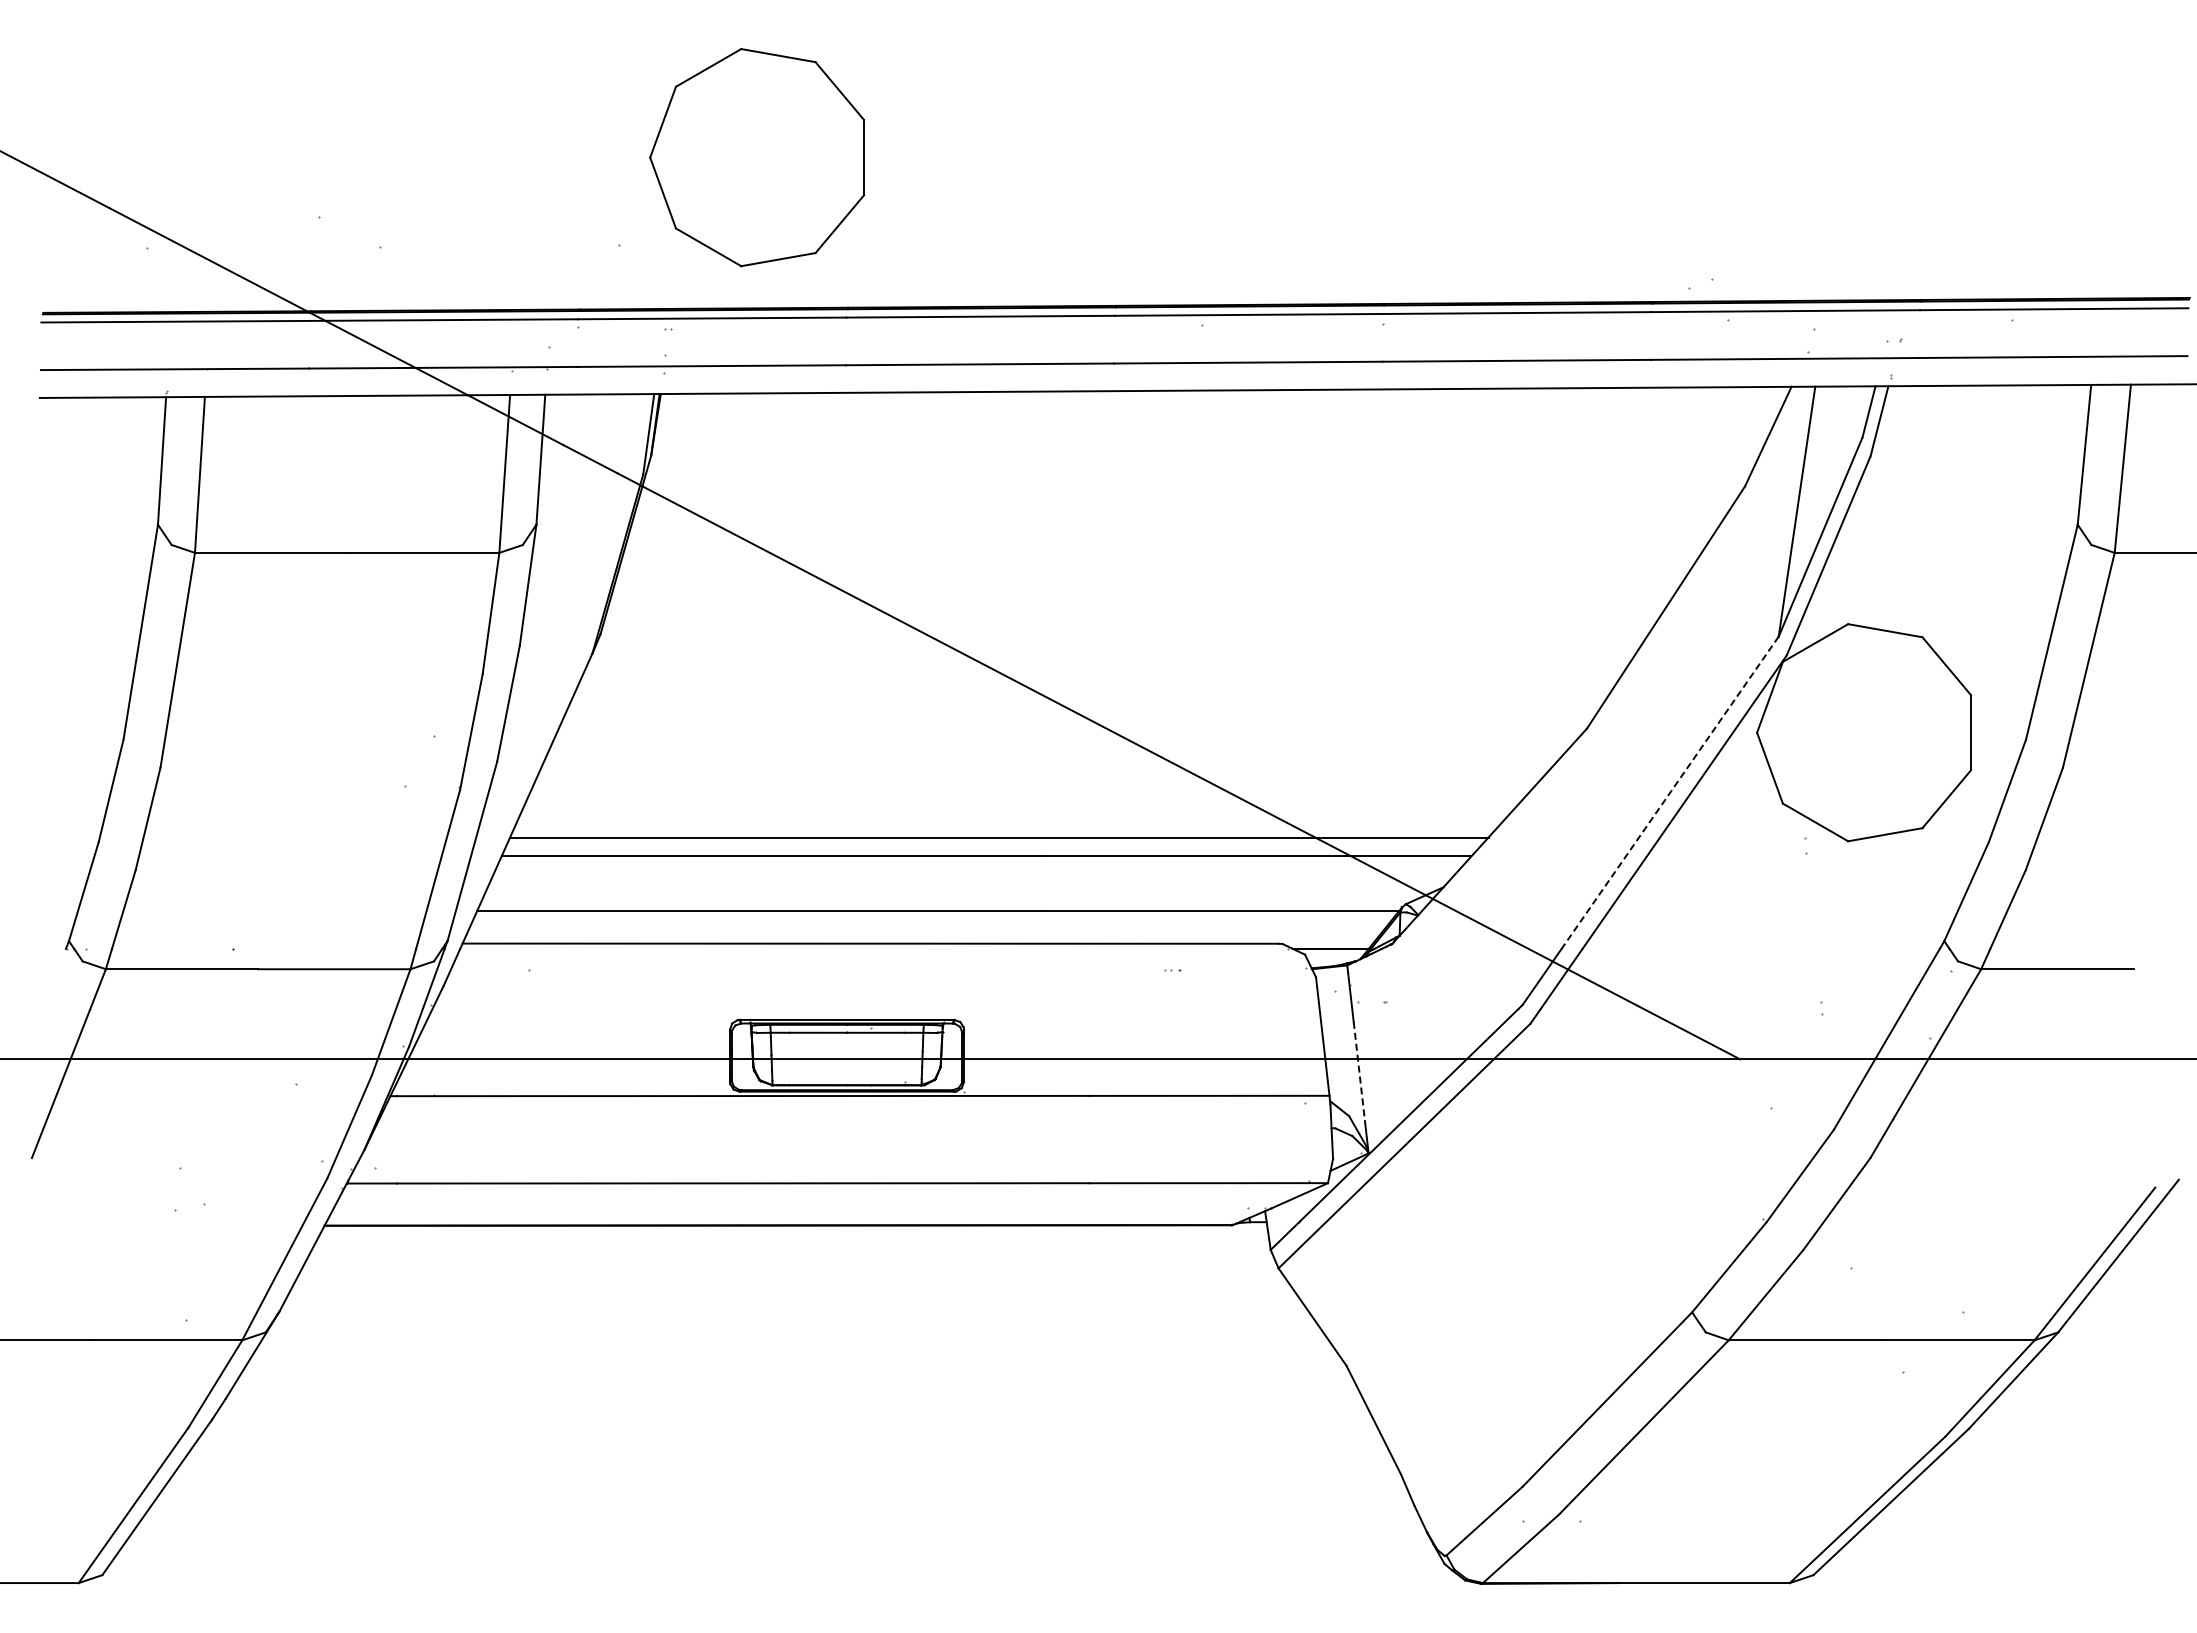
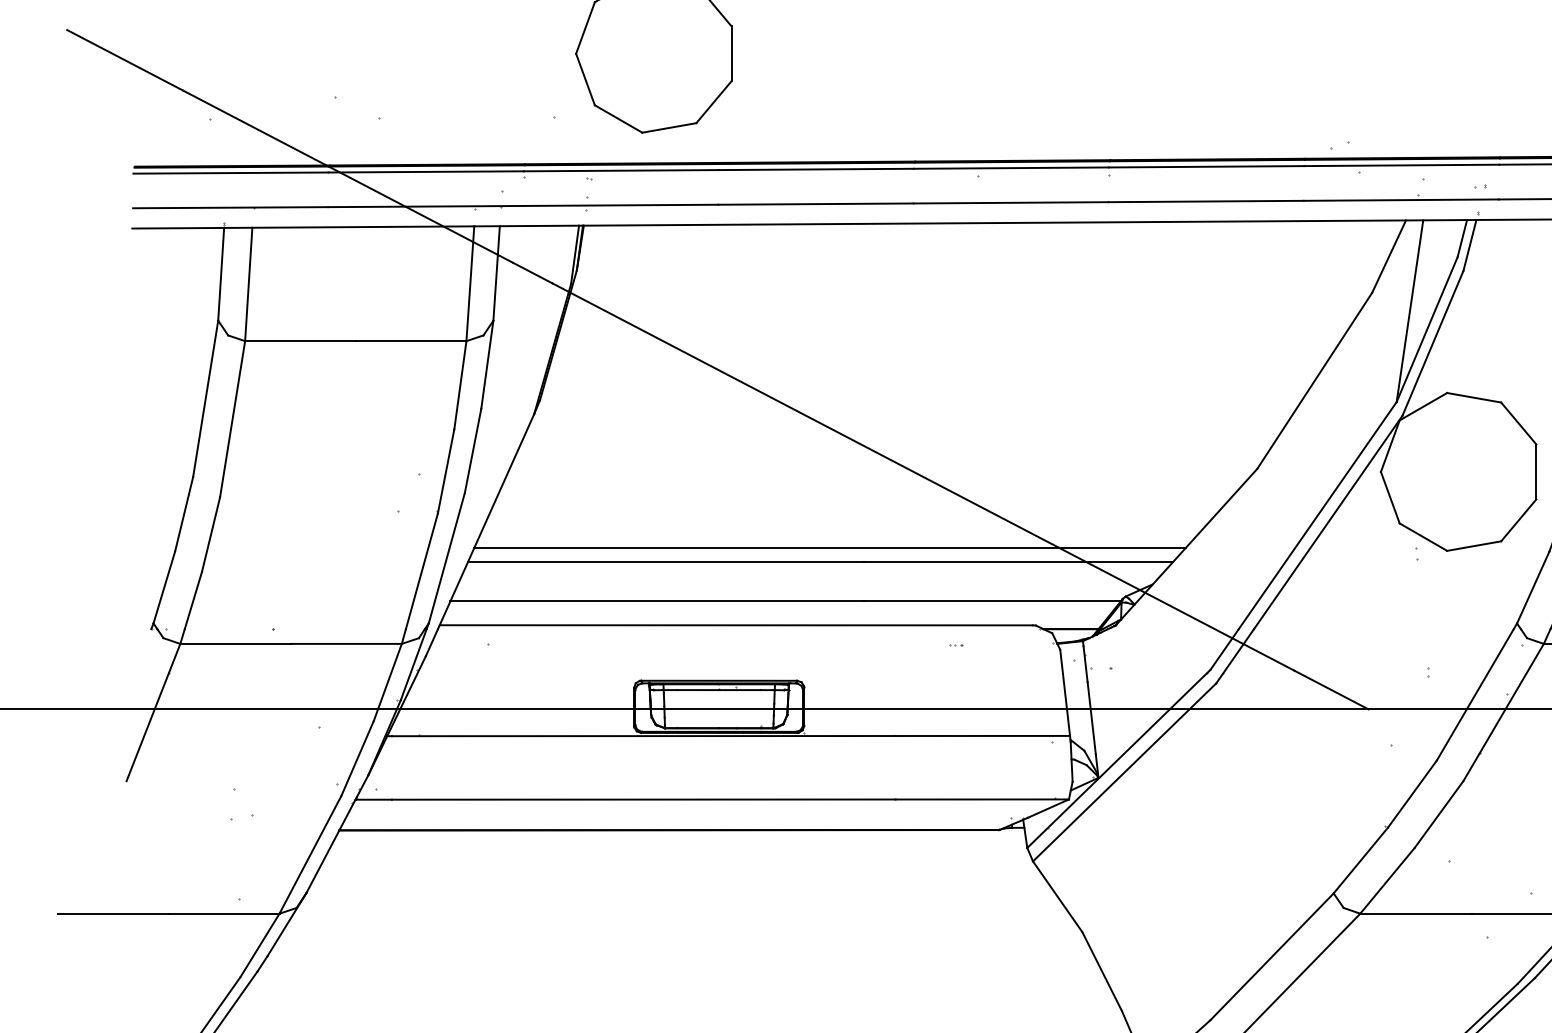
line: (1669, 793) -> (1317, 516), dashed -> solid
line: (1359, 1072) -> (1091, 718), dashed -> solid

